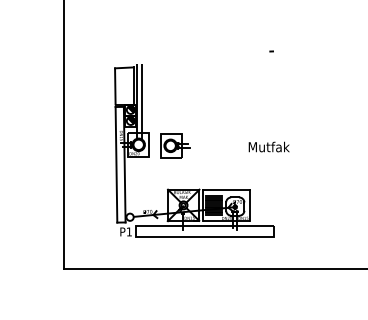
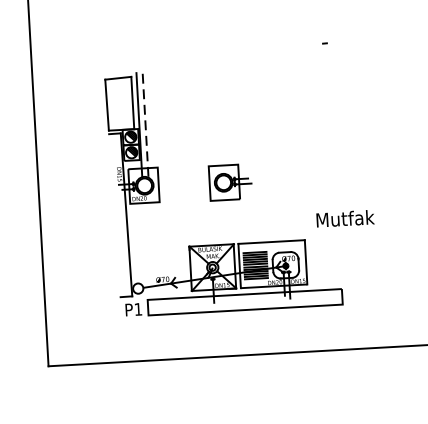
line: (141, 100) -> (145, 122), solid -> dashed
part: (175, 145) -> (230, 181), moved
text: (268, 146) -> (344, 217), moved
line: (116, 164) -> (114, 215), removed

